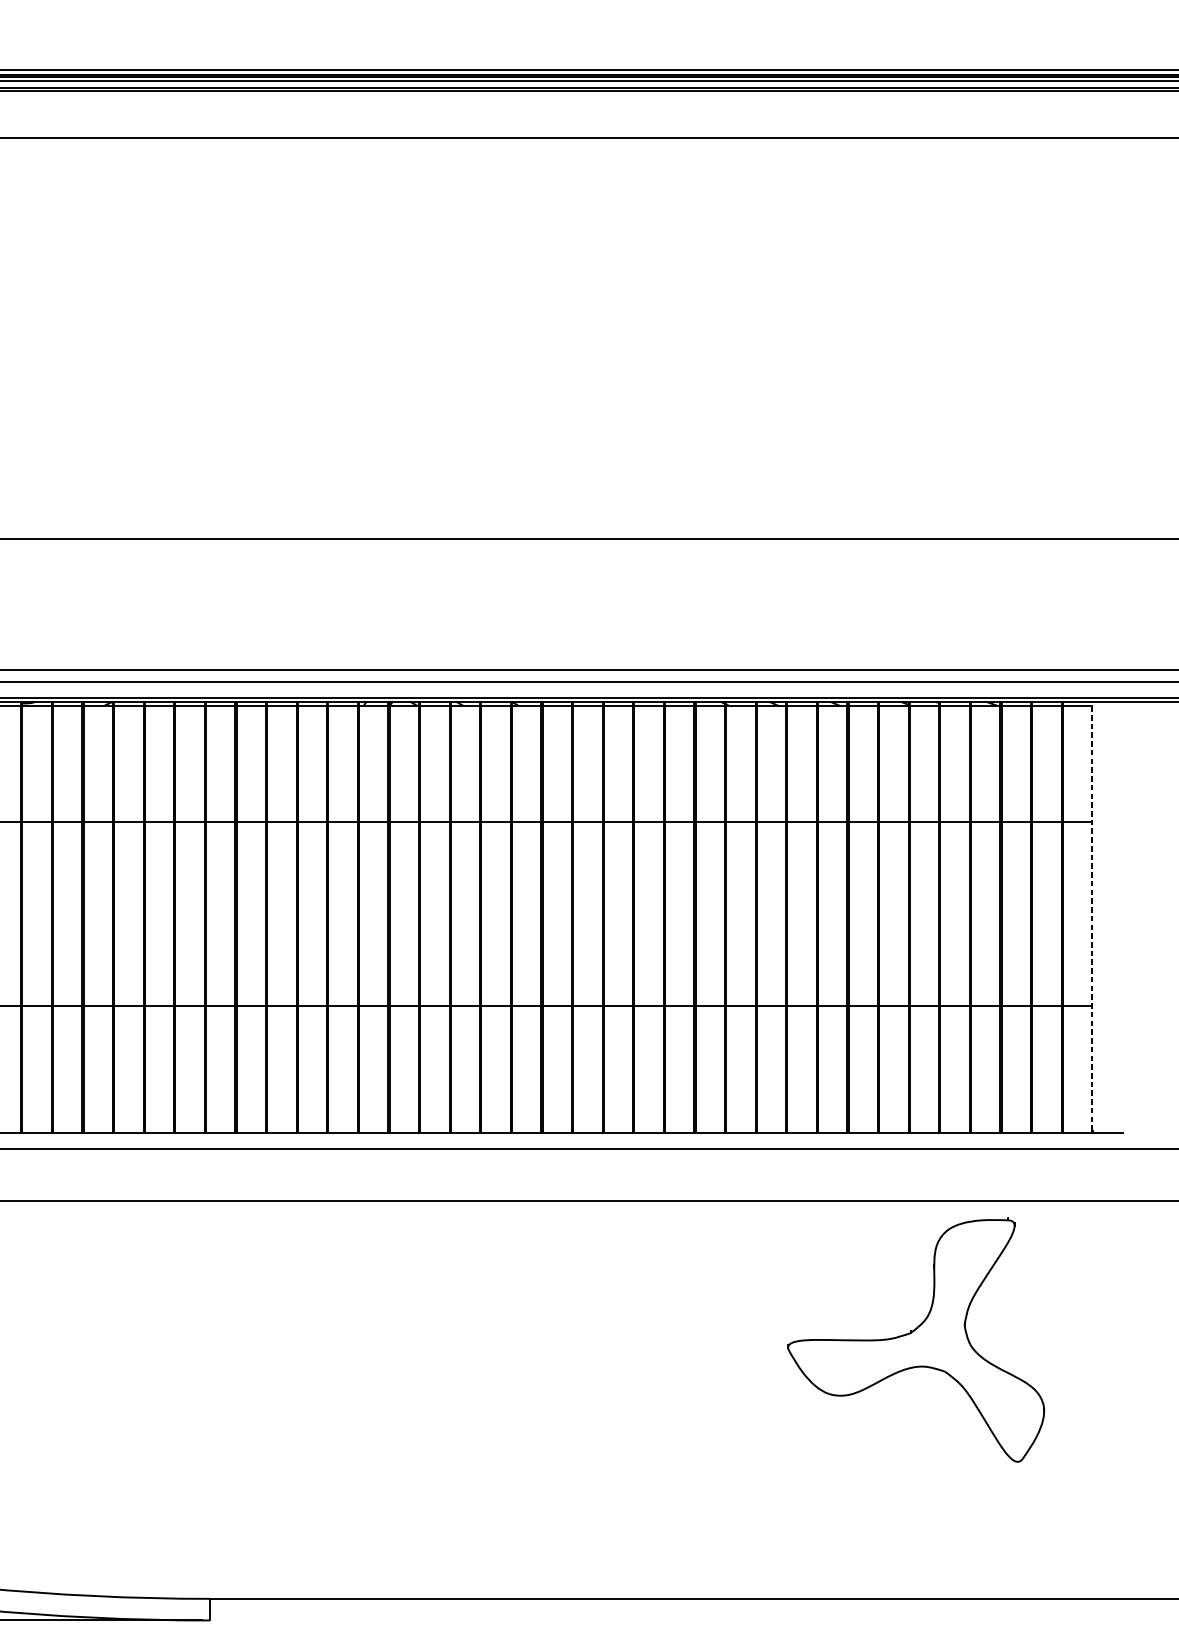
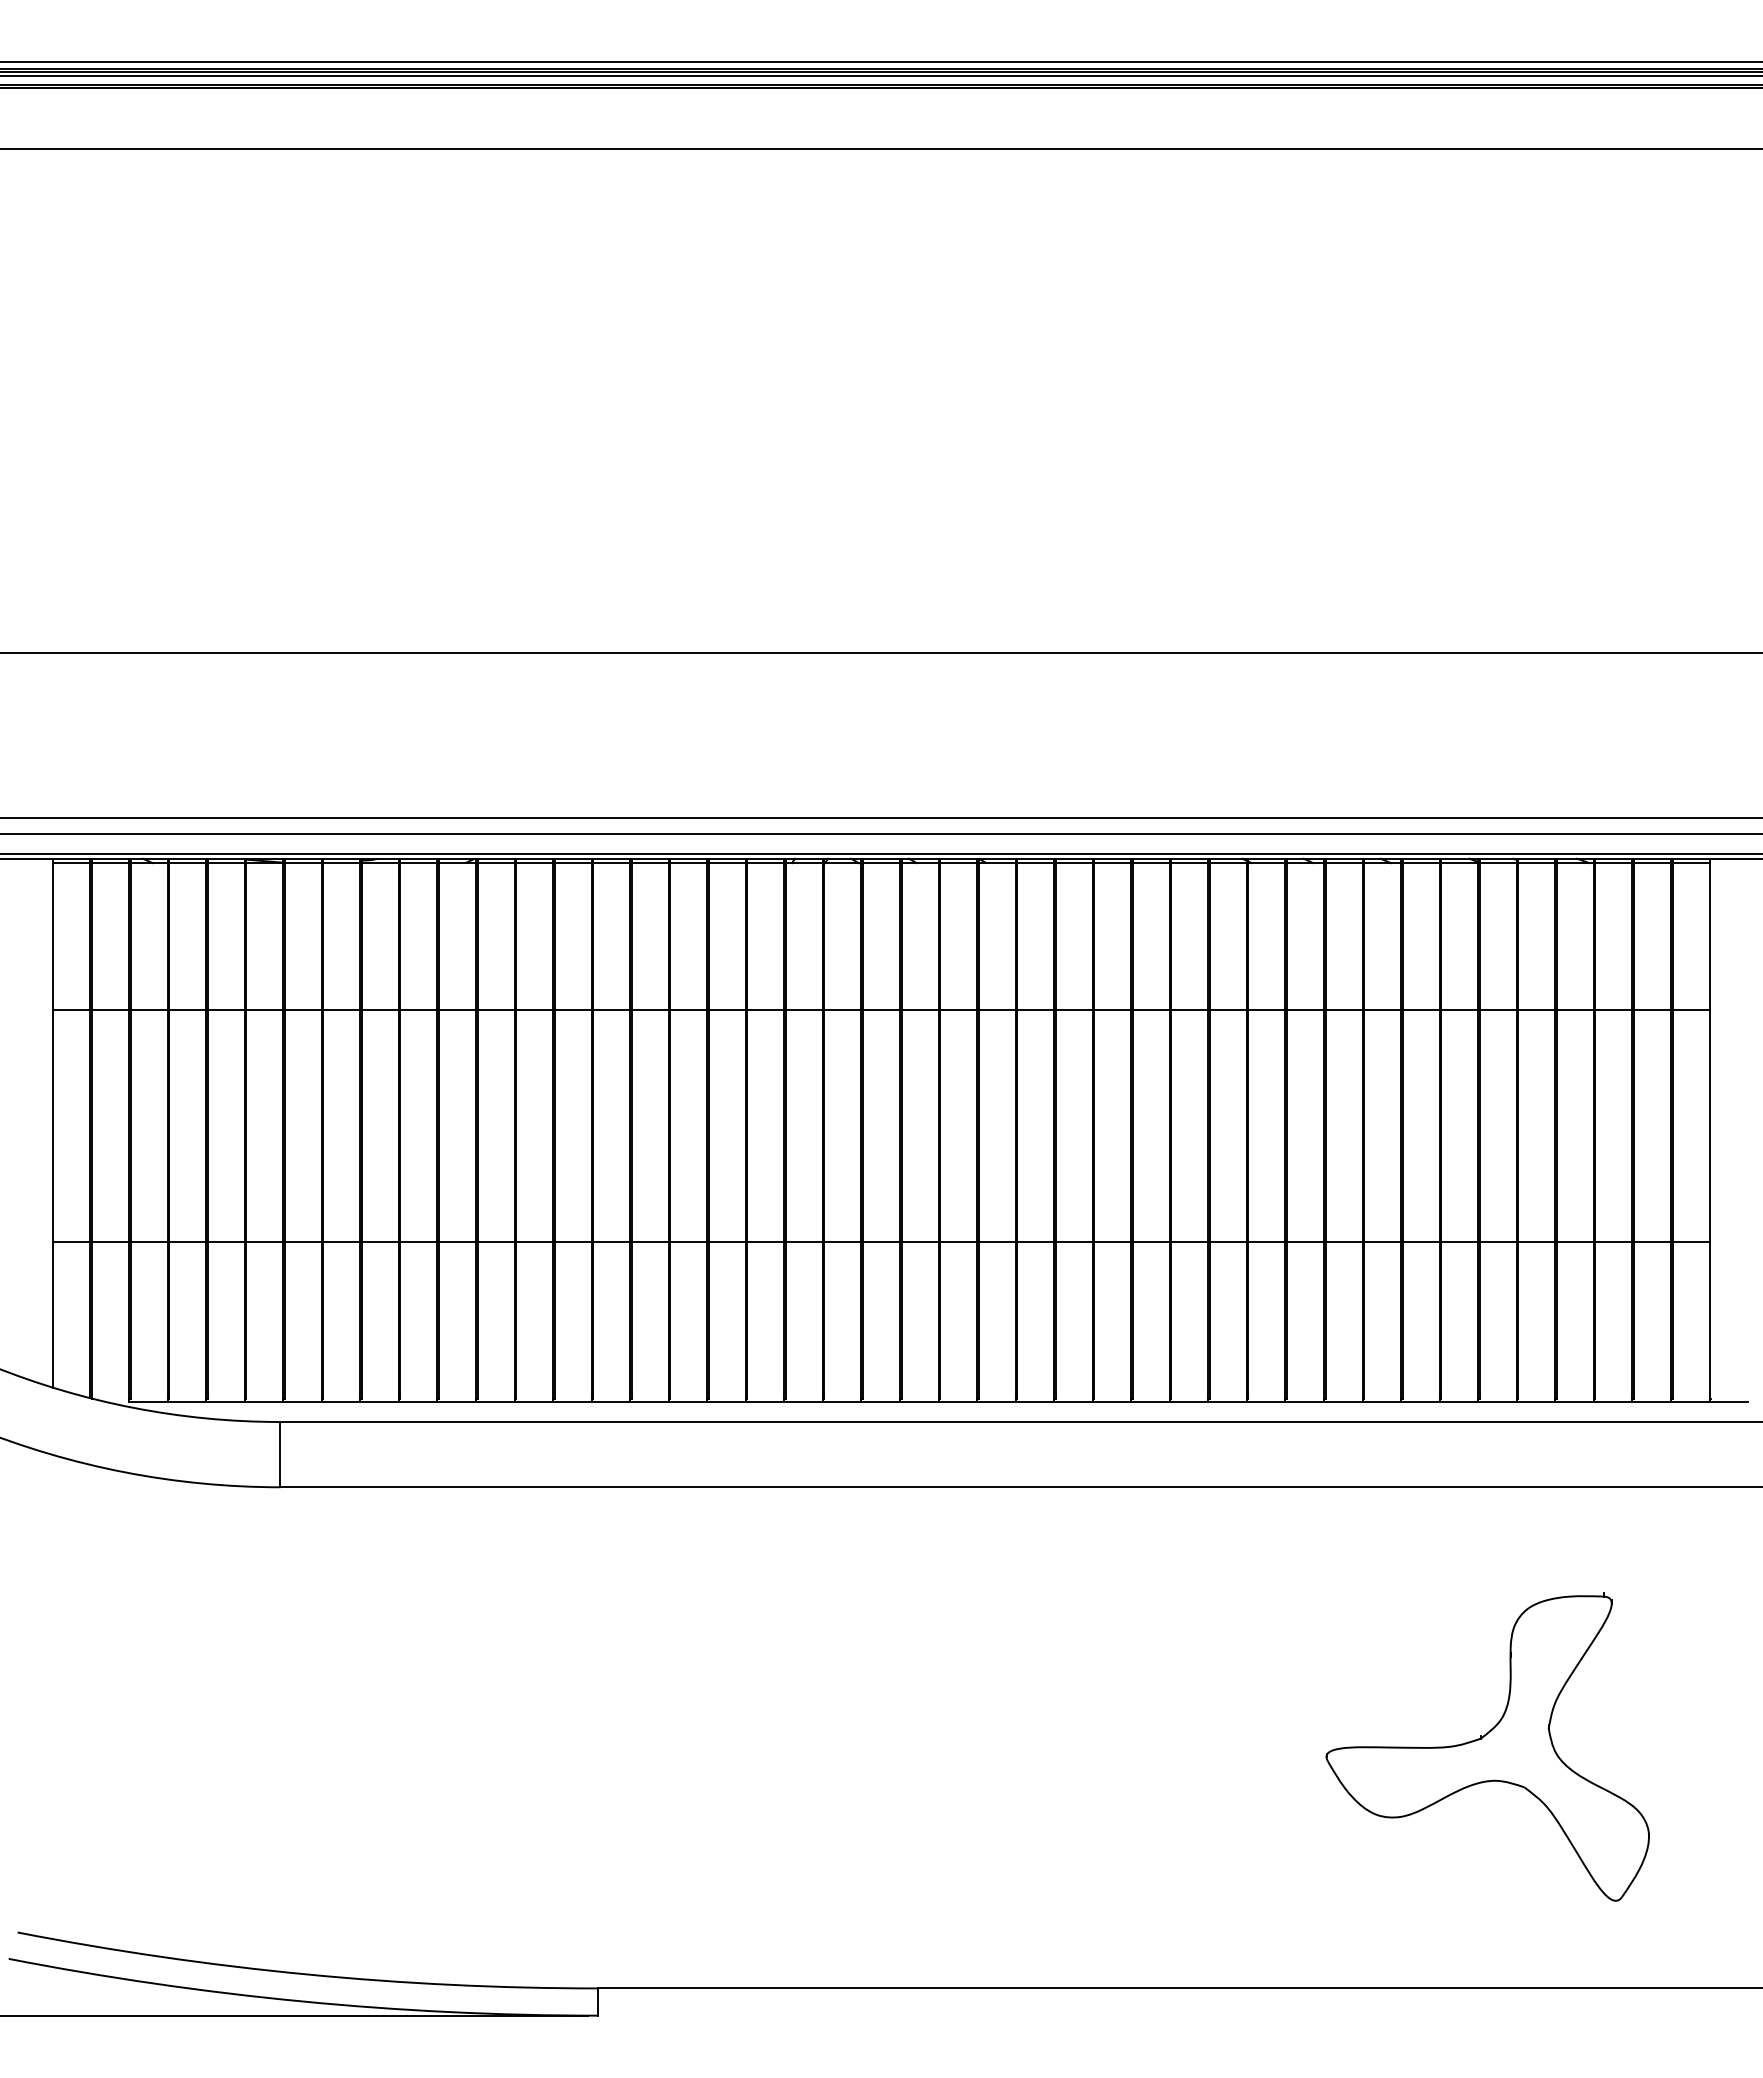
line: (1092, 916) -> (1709, 1128), dashed -> solid
part: (915, 1339) -> (1487, 1746), moved

